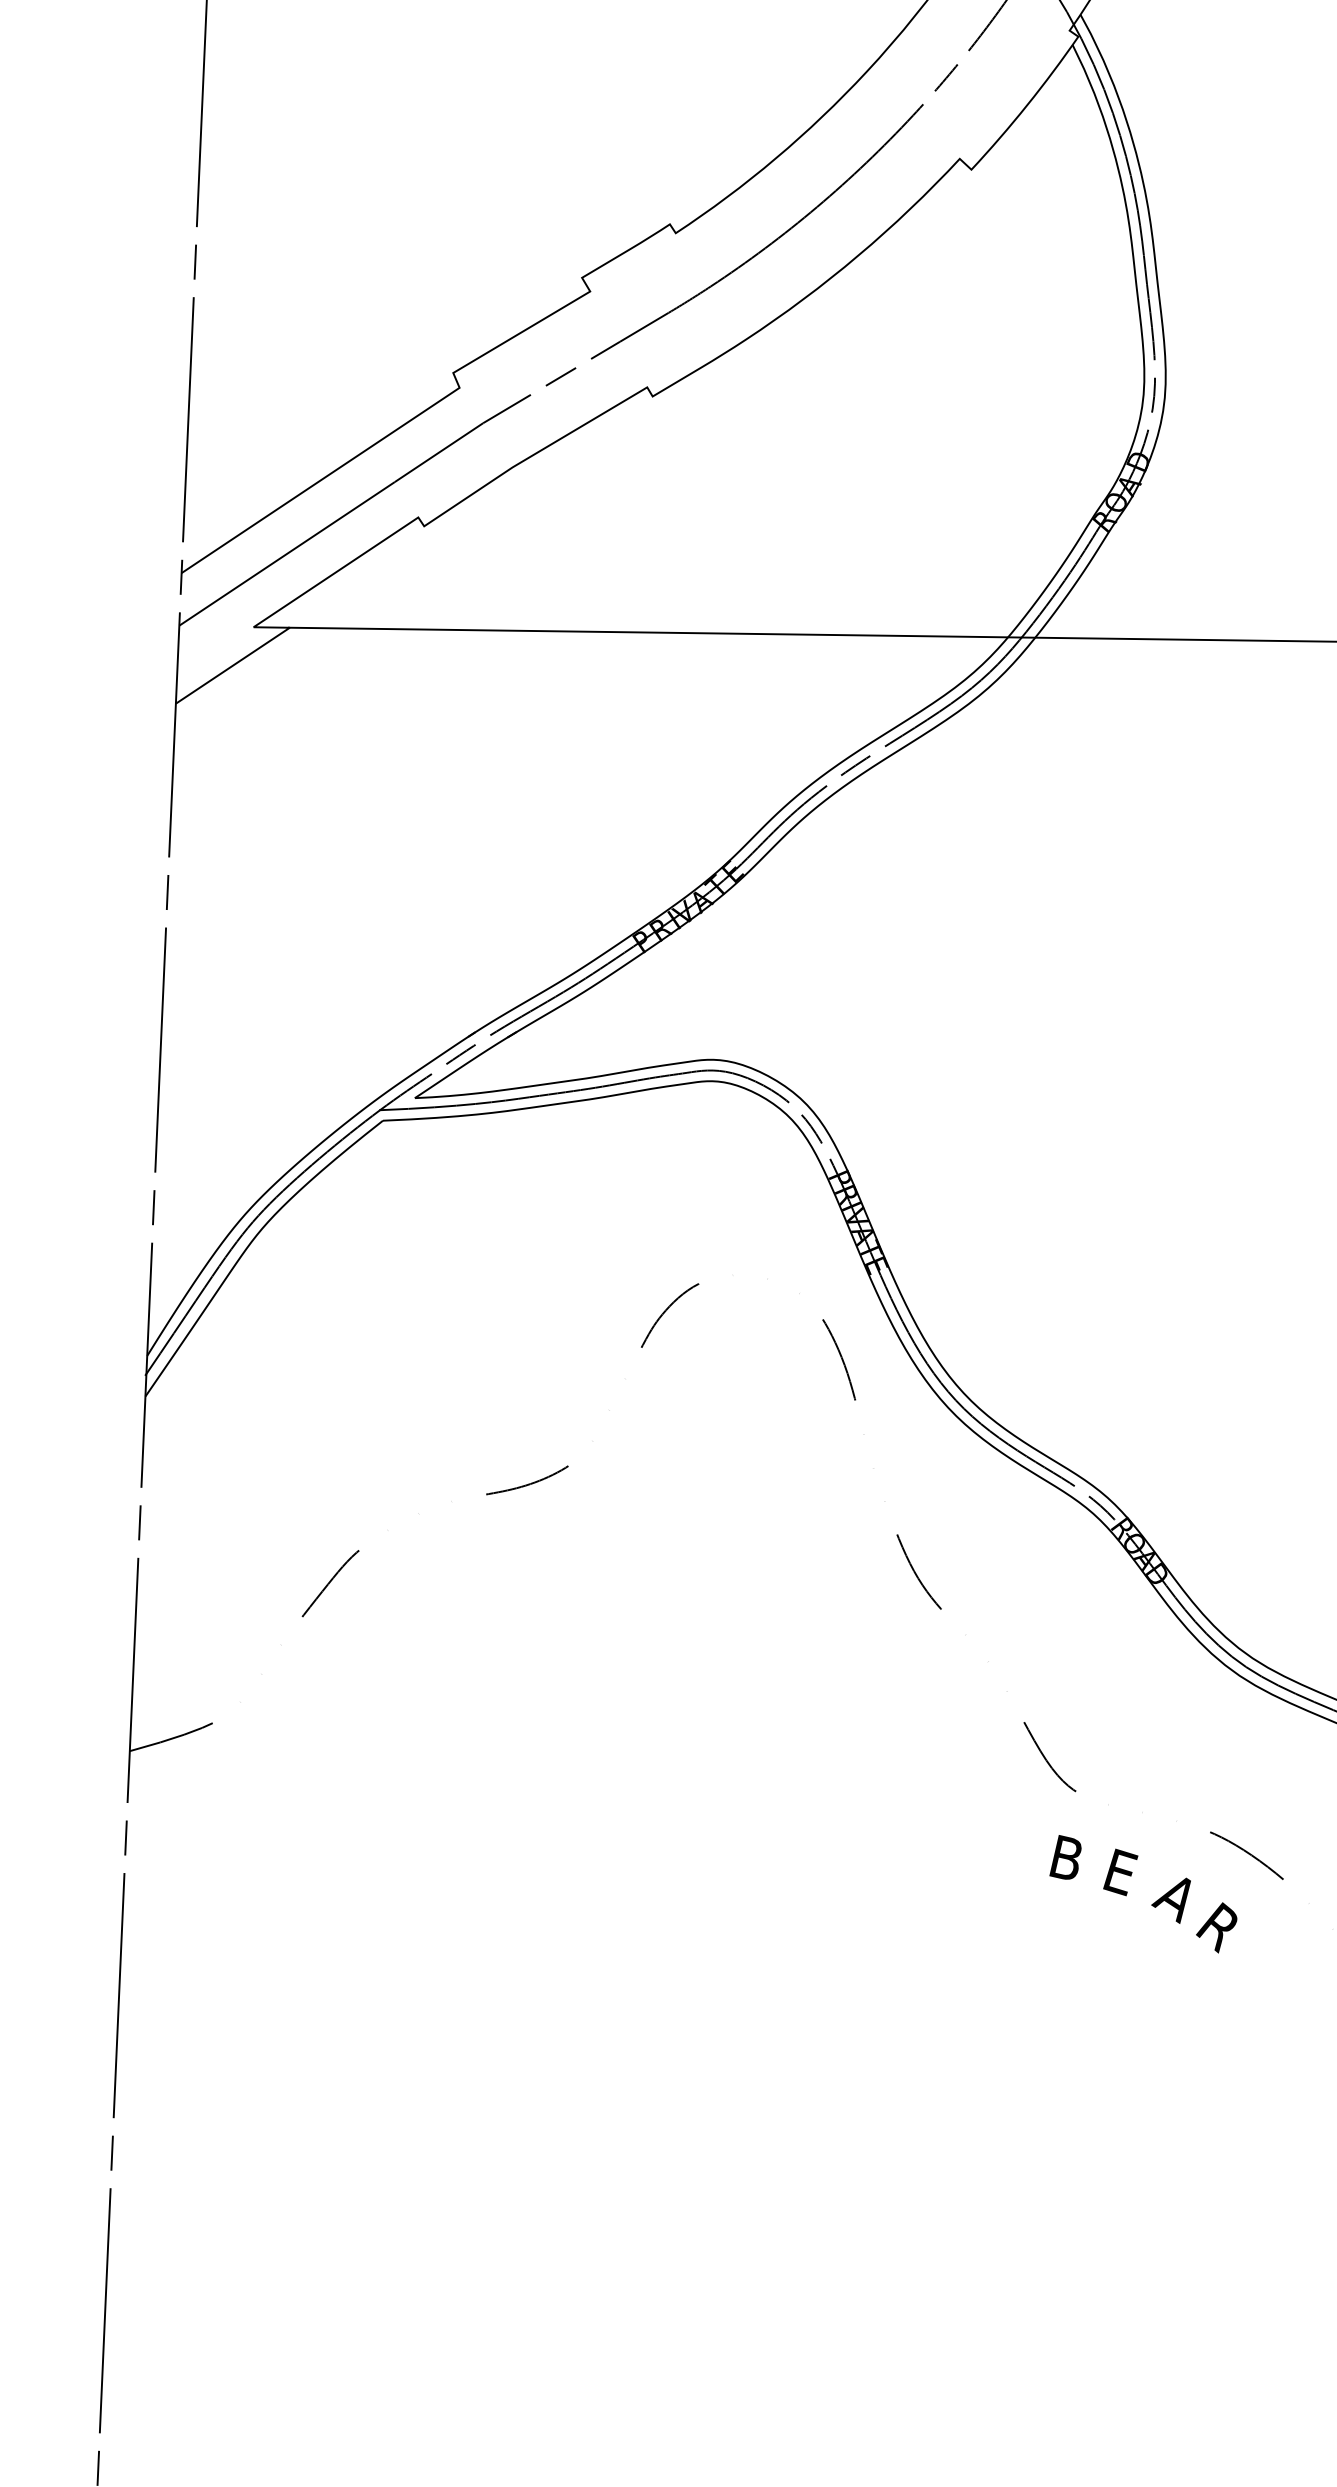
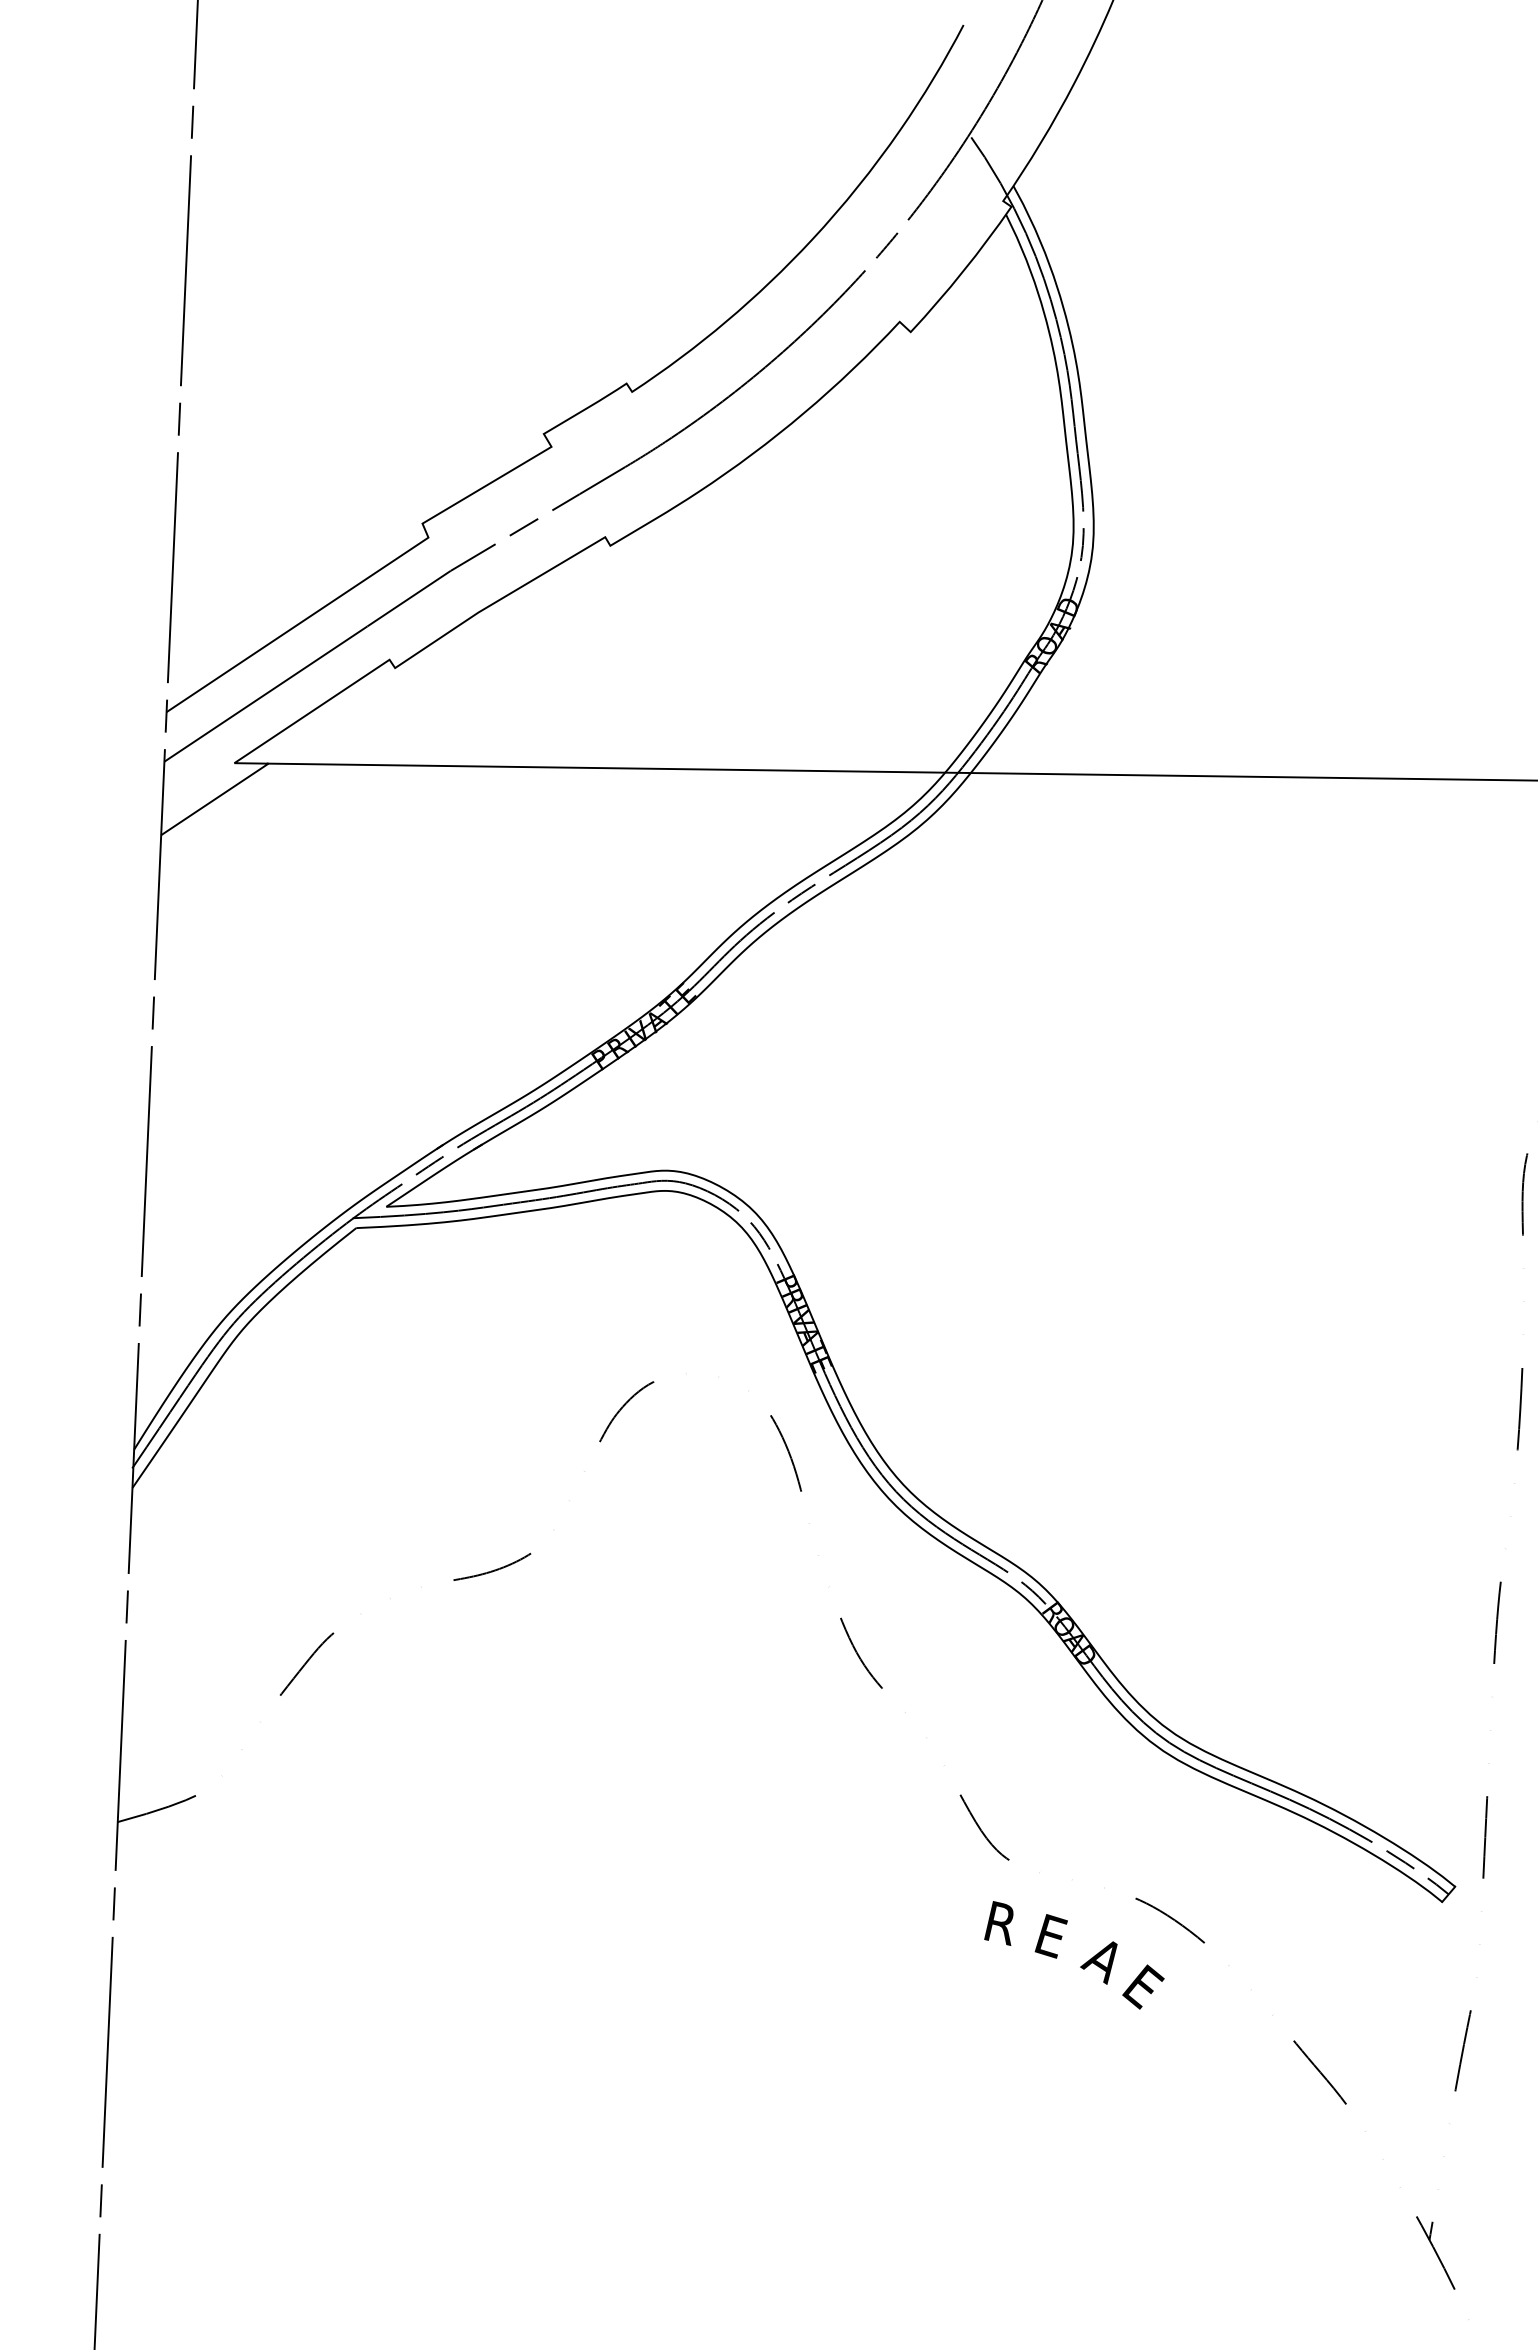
text: (1067, 1859) -> (1001, 1924), B -> R
text: (1220, 1930) -> (1145, 1991), R -> E

